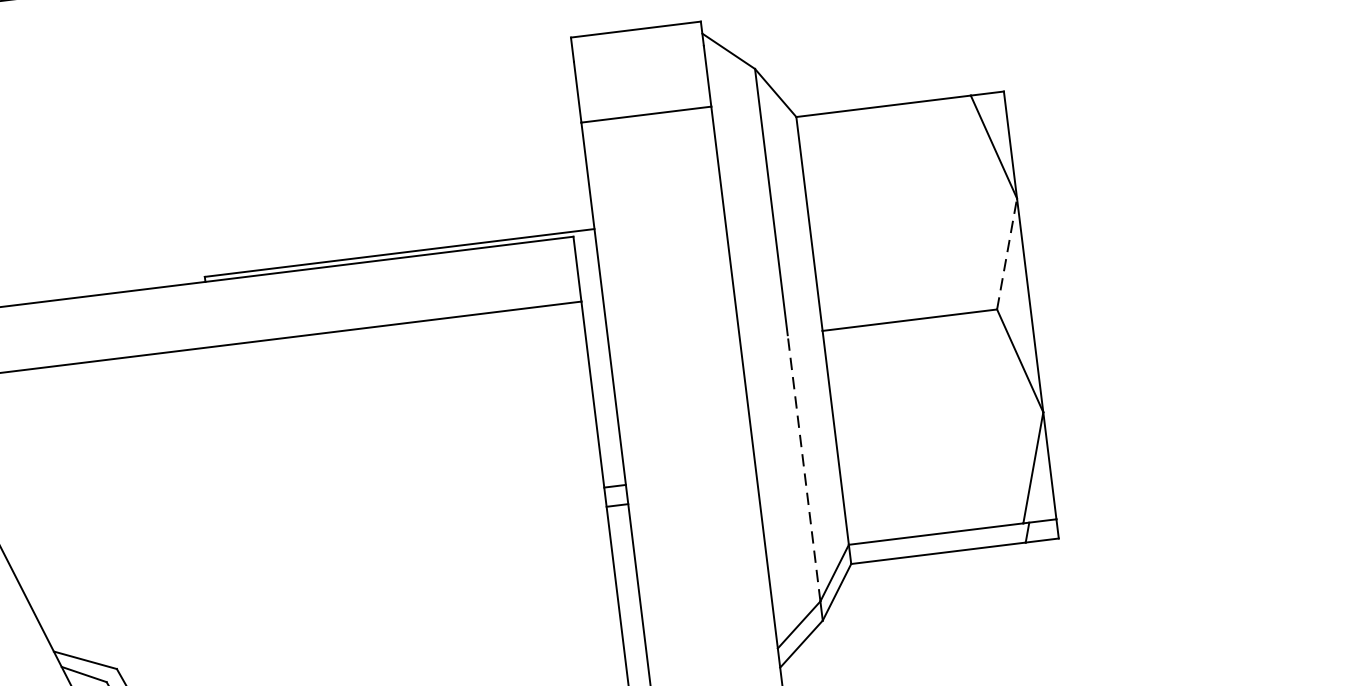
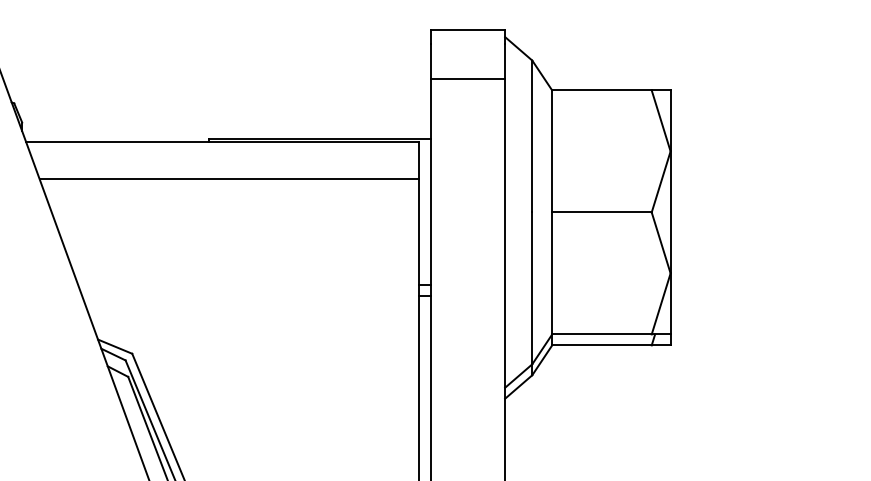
line: (1007, 253) -> (661, 181), dashed -> solid
line: (804, 468) -> (532, 288), dashed -> solid

